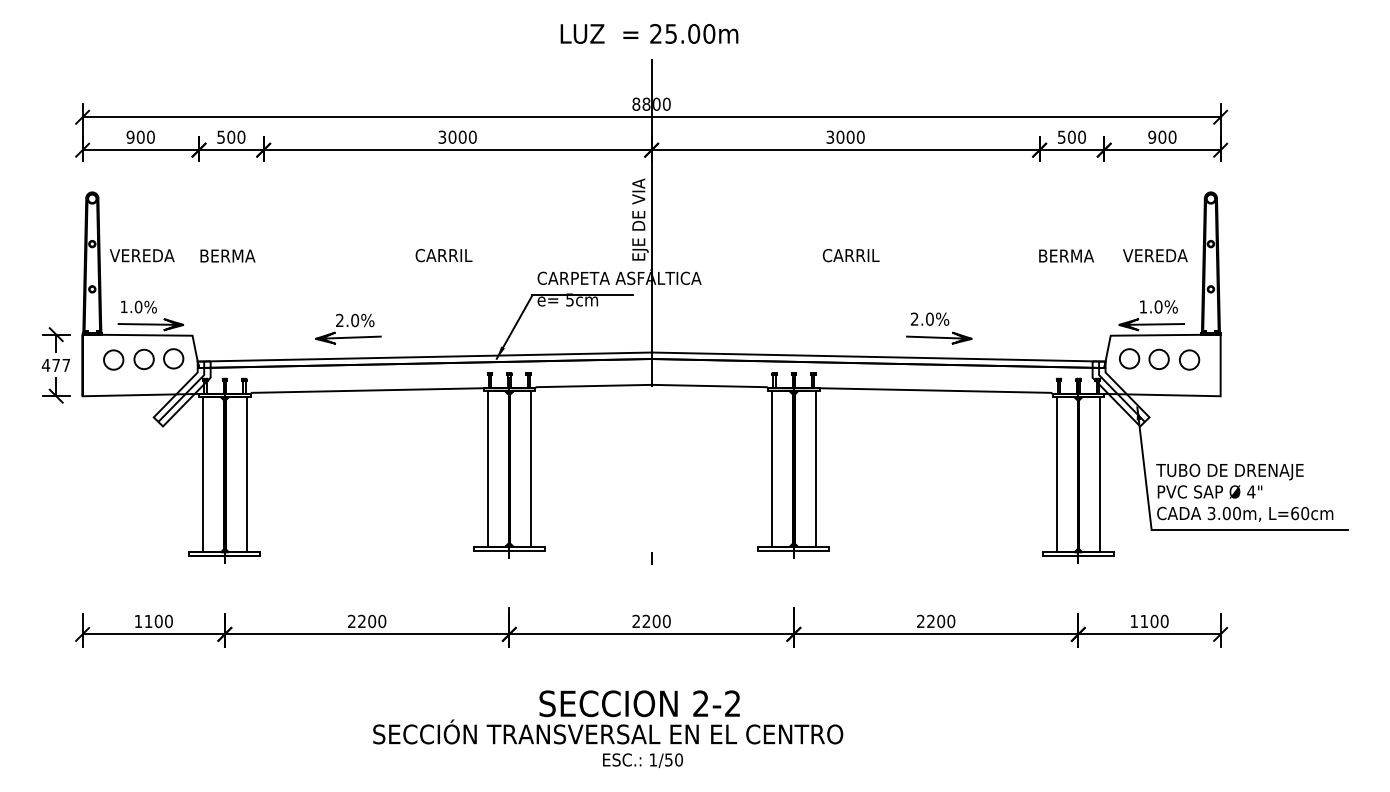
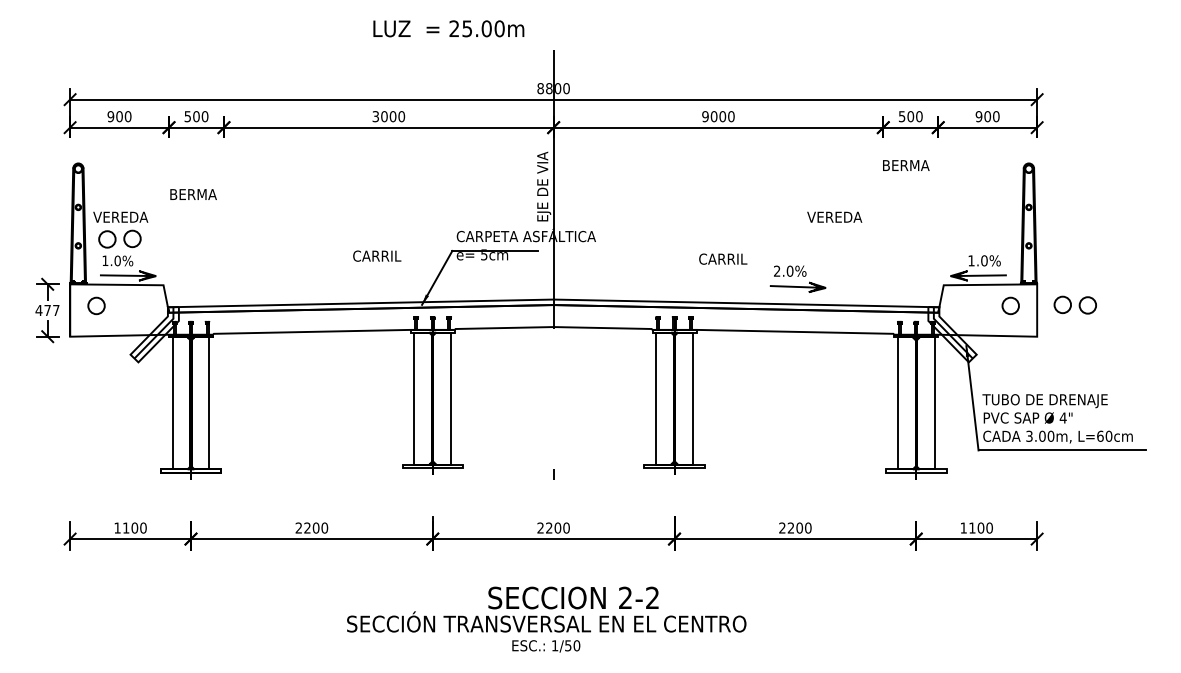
text: (649, 33) -> (448, 28), moved
text: (830, 137) -> (705, 116), 3000 -> 9000
text: (444, 254) -> (377, 255), moved
text: (851, 254) -> (723, 258), moved
text: (1155, 254) -> (834, 216), moved
text: (227, 255) -> (193, 194), moved
text: (1066, 255) -> (906, 165), moved
part: (347, 328) -> (295, 279), removed
part: (158, 358) -> (119, 238), moved
part: (1143, 358) -> (1074, 304), moved
text: (607, 717) -> (546, 609), moved

